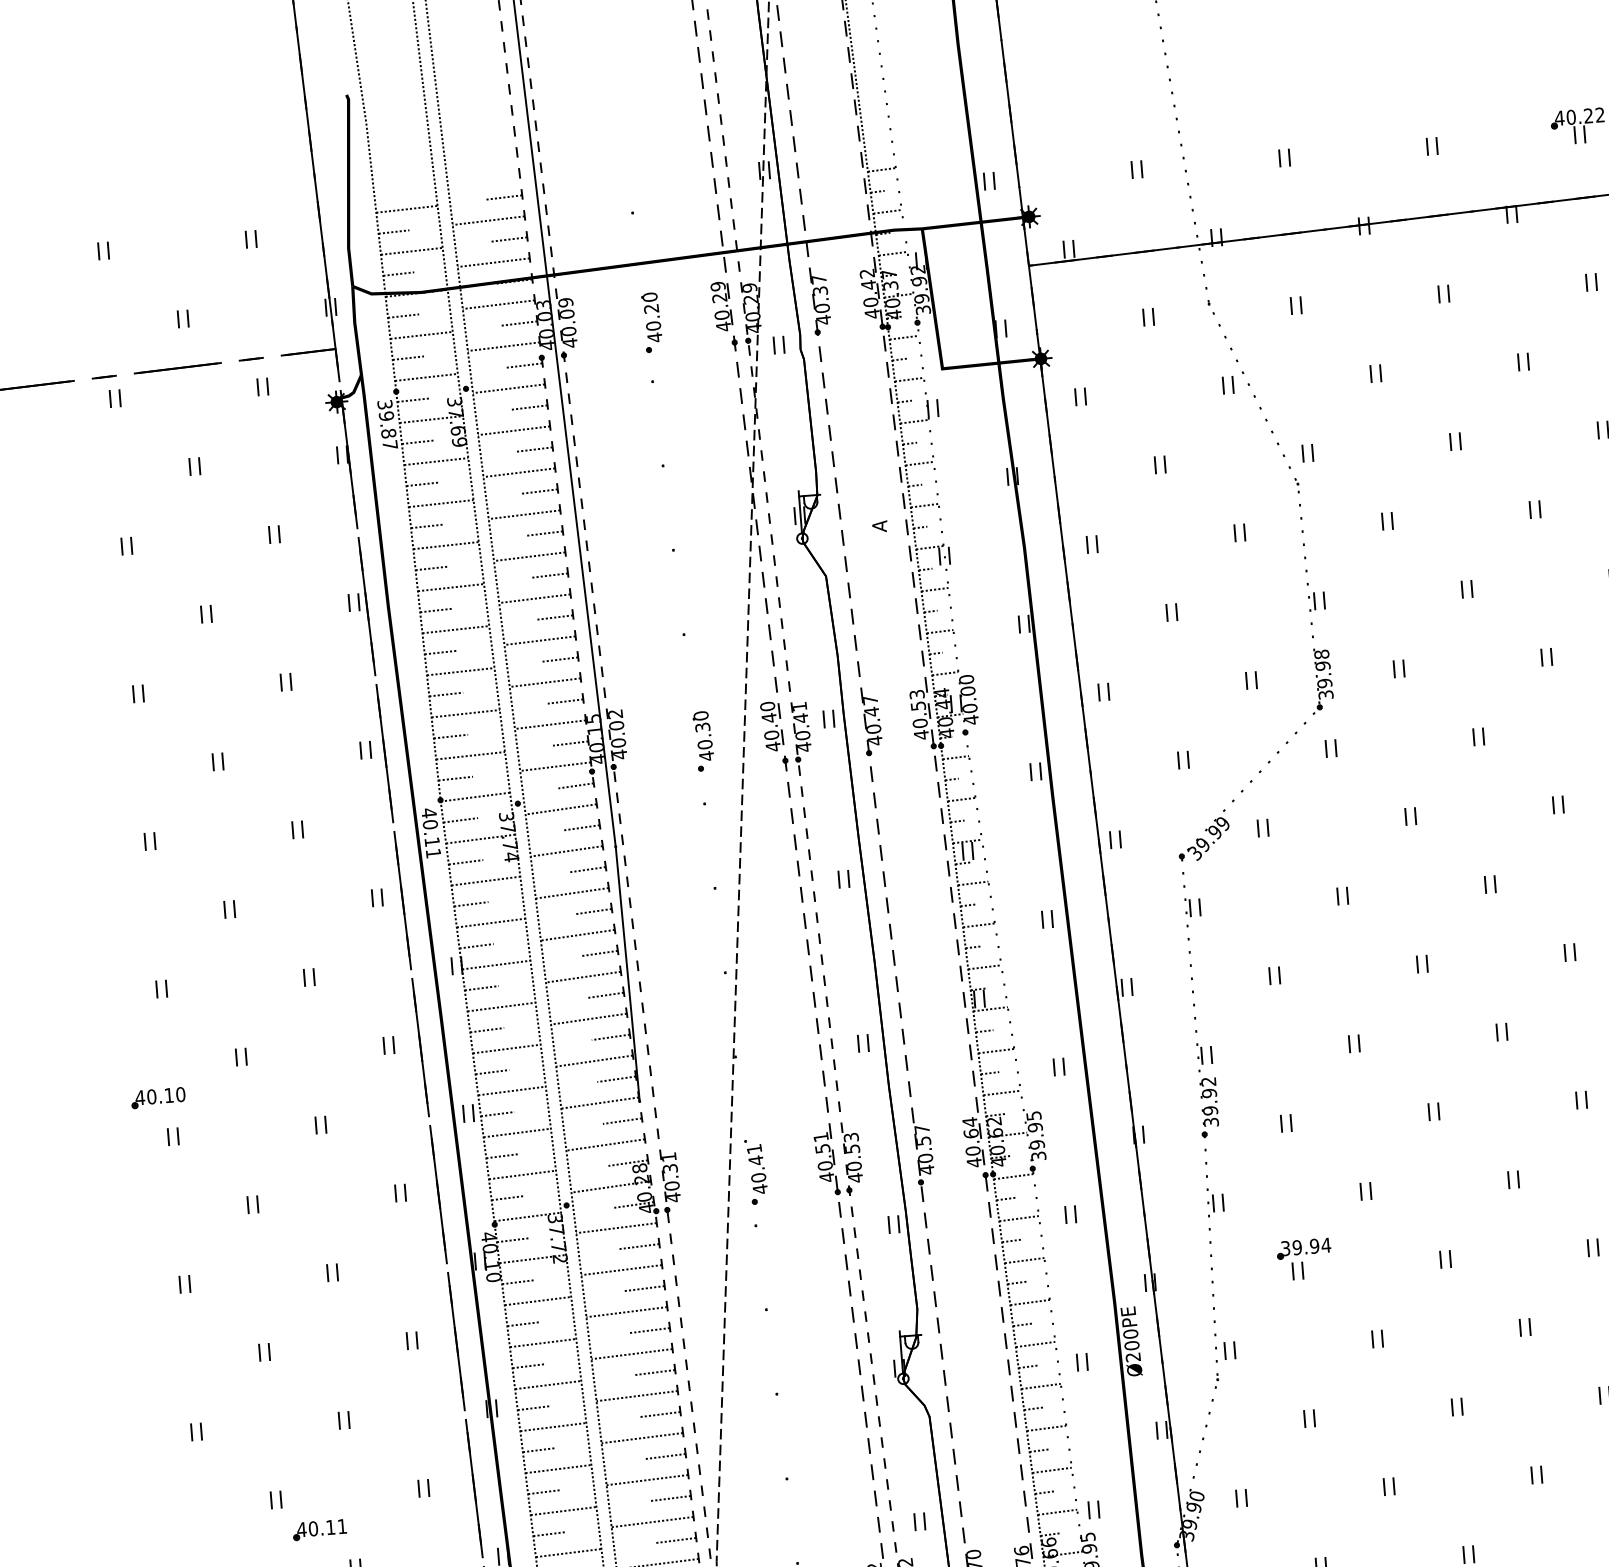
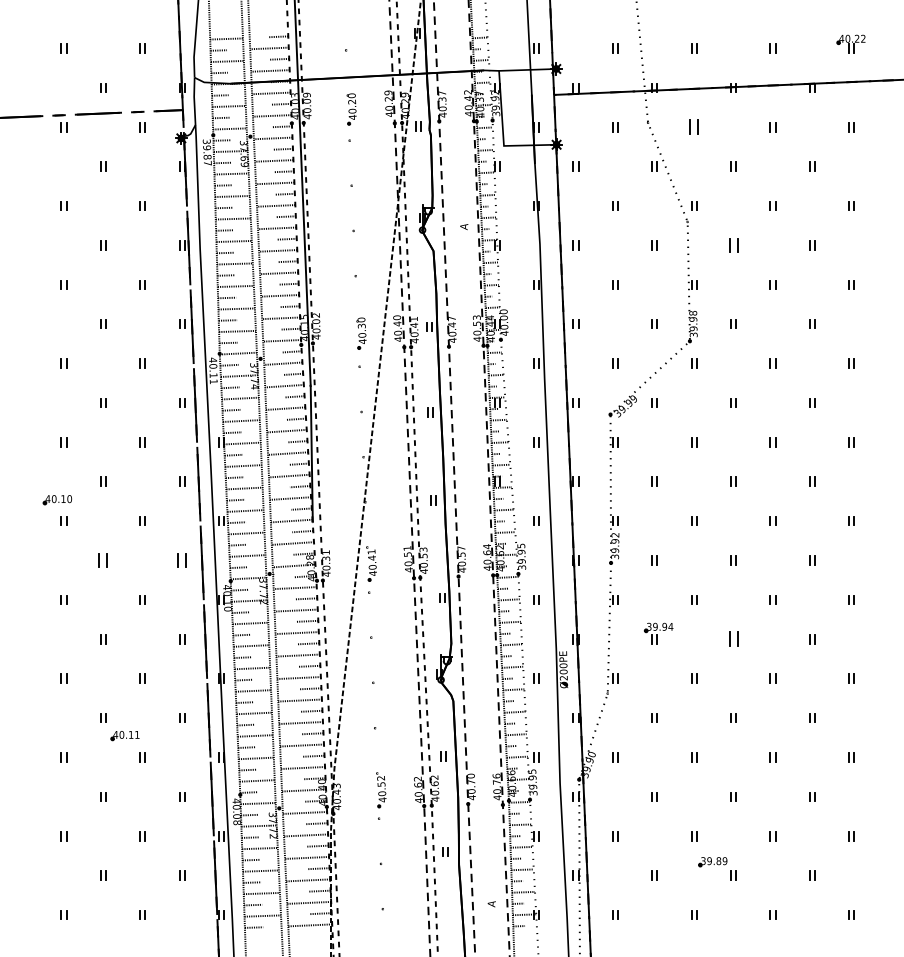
part: (1296, 306) -> (694, 127), size x1.6
part: (1387, 521) -> (733, 245), size x1.6
part: (401, 1193) -> (182, 560), size x1.6
part: (253, 1204) -> (103, 560), size x1.6
part: (1445, 1259) -> (733, 639), size x1.6

